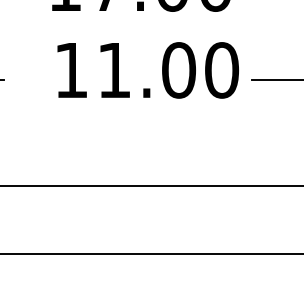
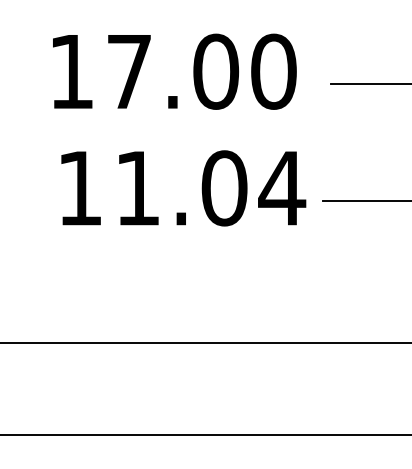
text: (222, 70) -> (282, 188), 11.00 -> 11.04

